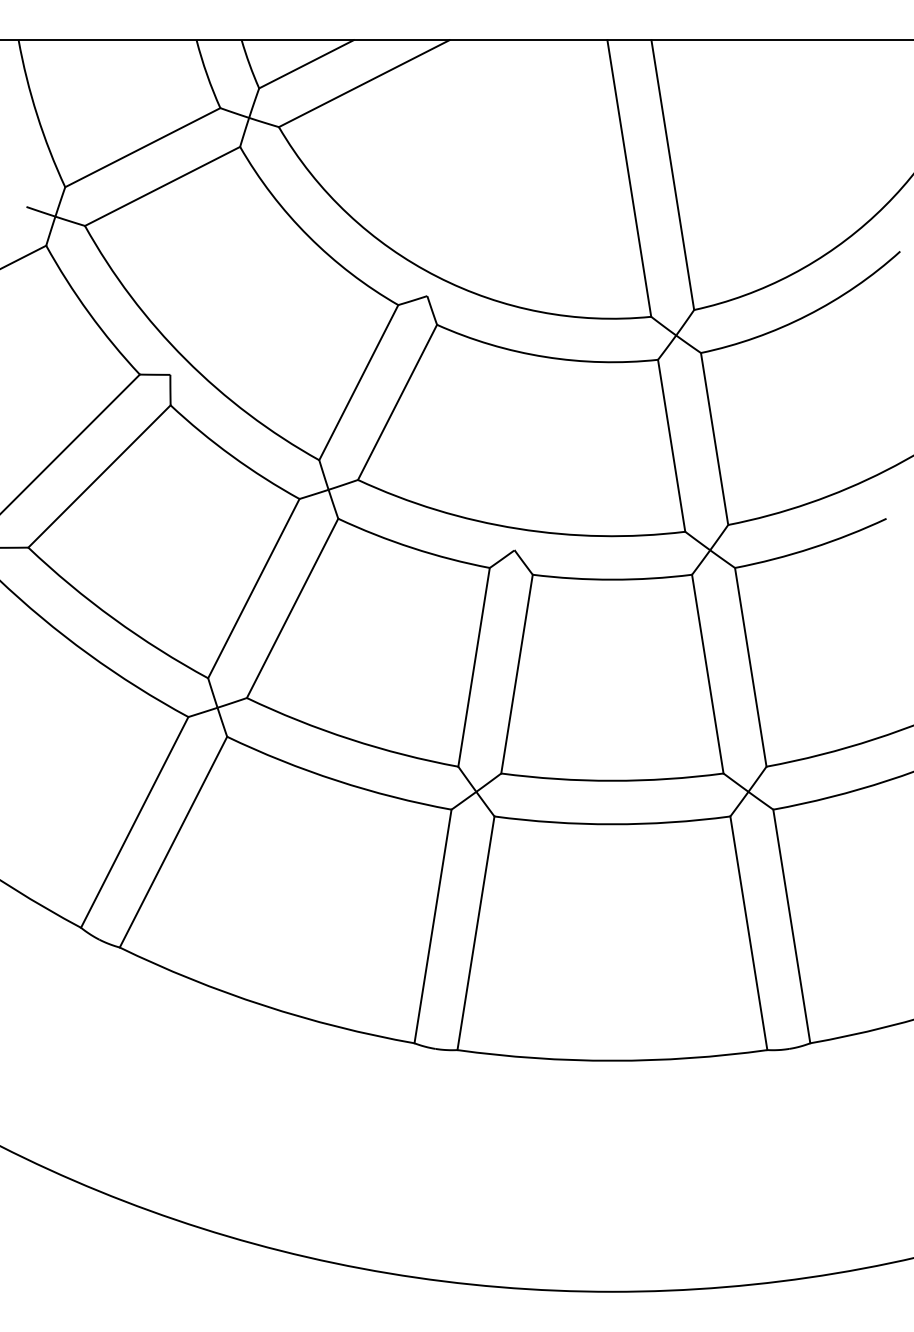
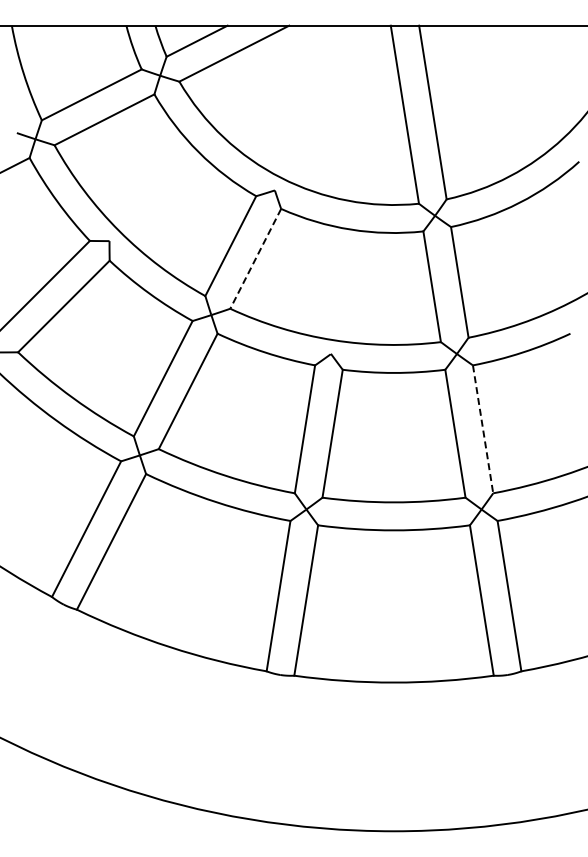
line: (397, 403) -> (255, 259), solid -> dashed
line: (751, 667) -> (483, 429), solid -> dashed

